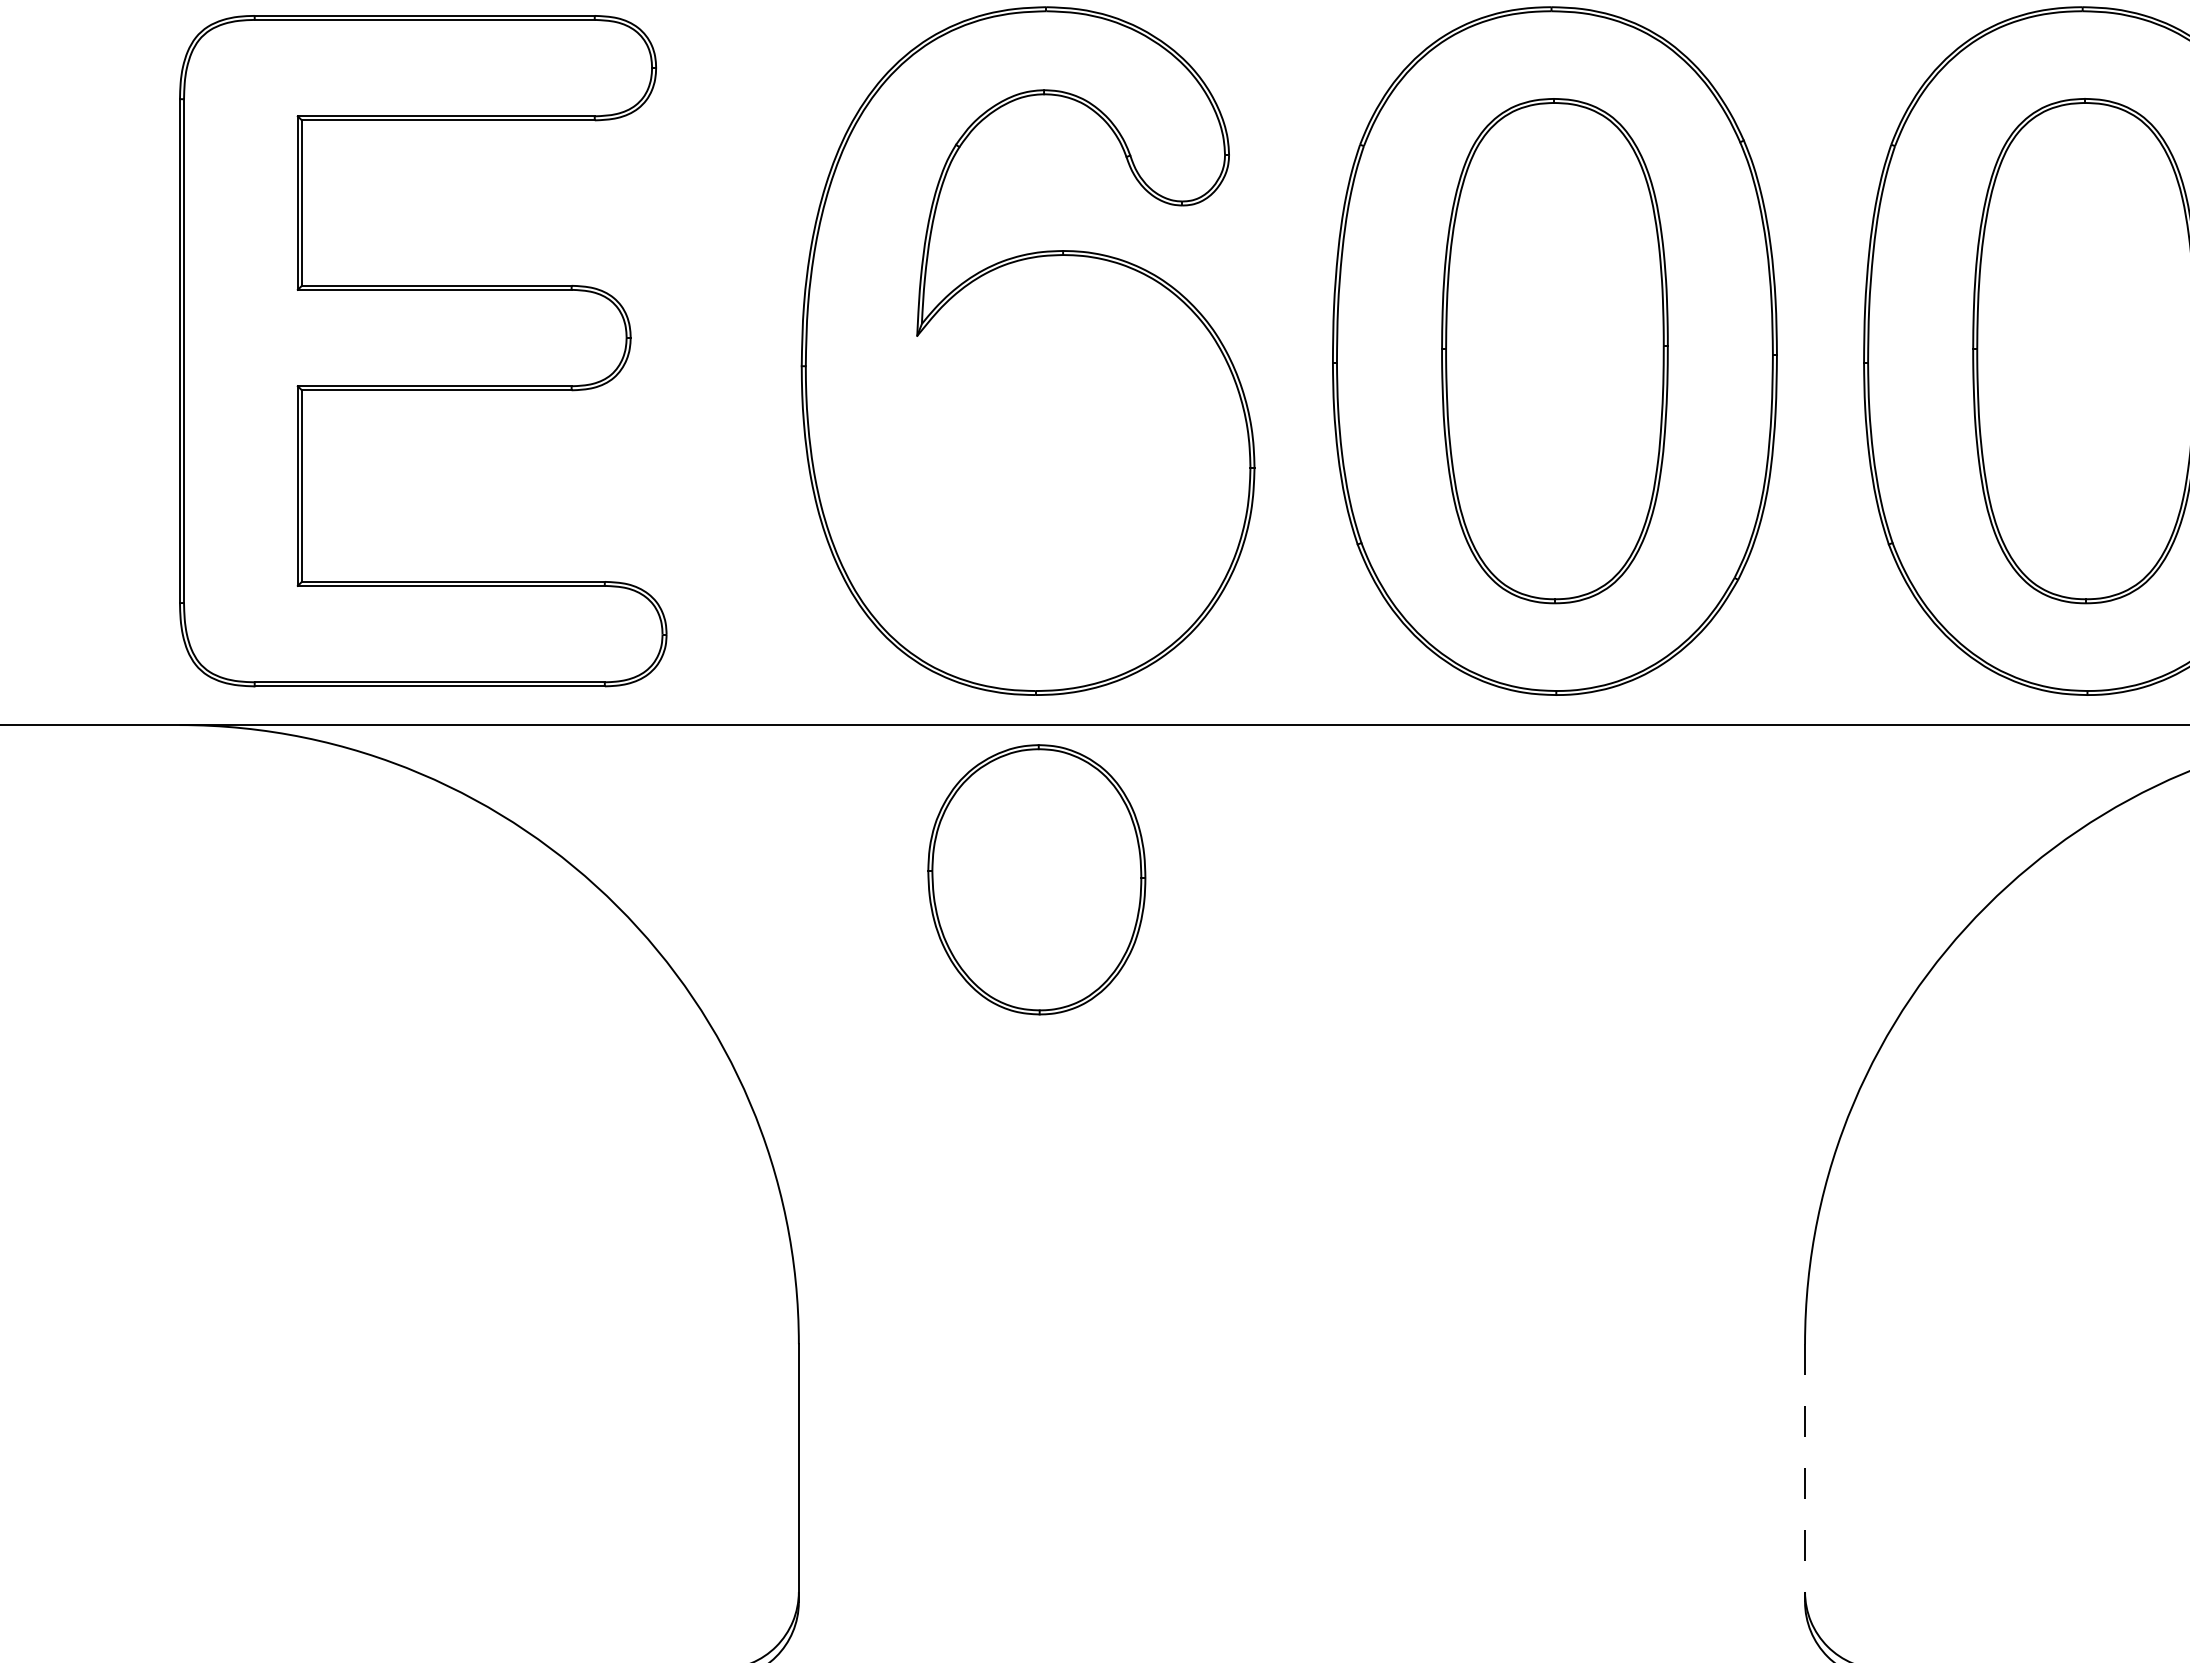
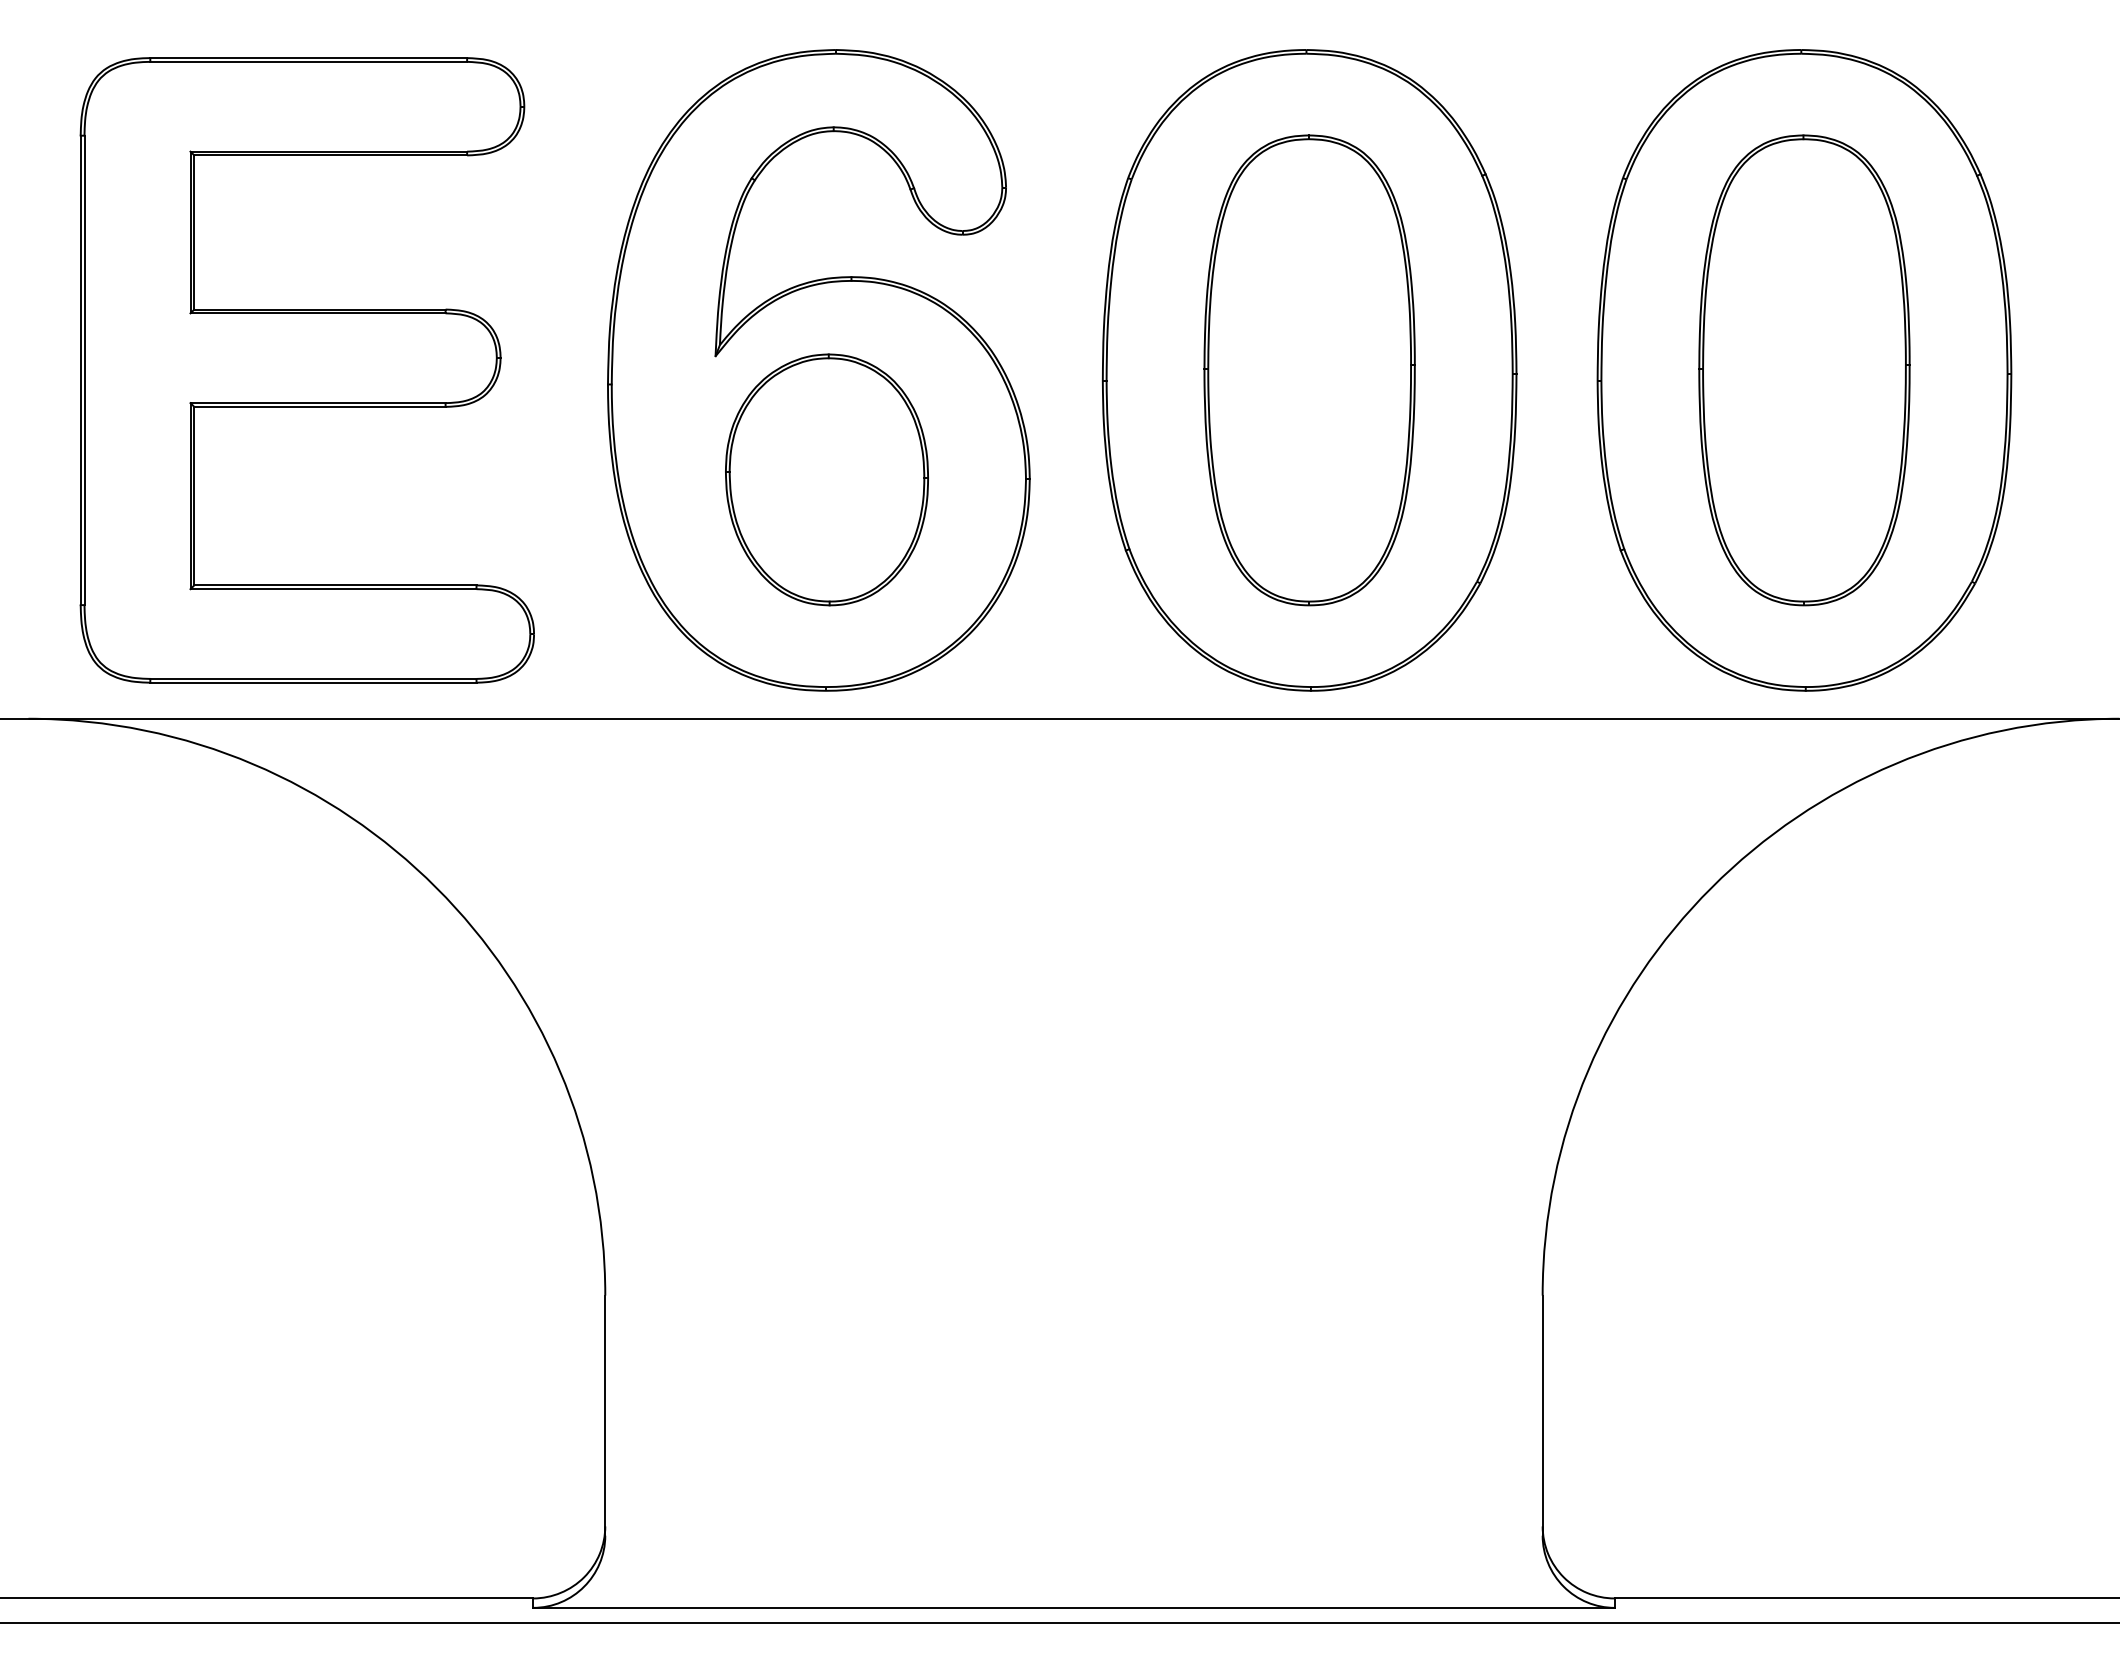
part: (422, 351) -> (306, 370), moved
part: (1036, 879) -> (826, 479), moved
line: (1804, 1474) -> (1542, 1416), dashed -> solid

